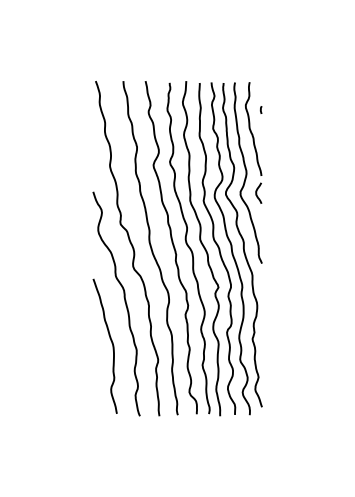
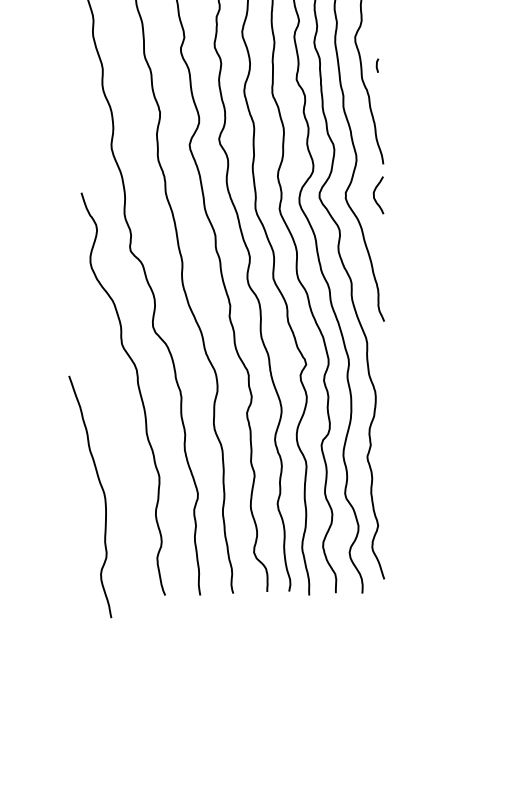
line: (260, 109) -> (376, 64), moved
curve: (111, 343) -> (101, 491), moved

